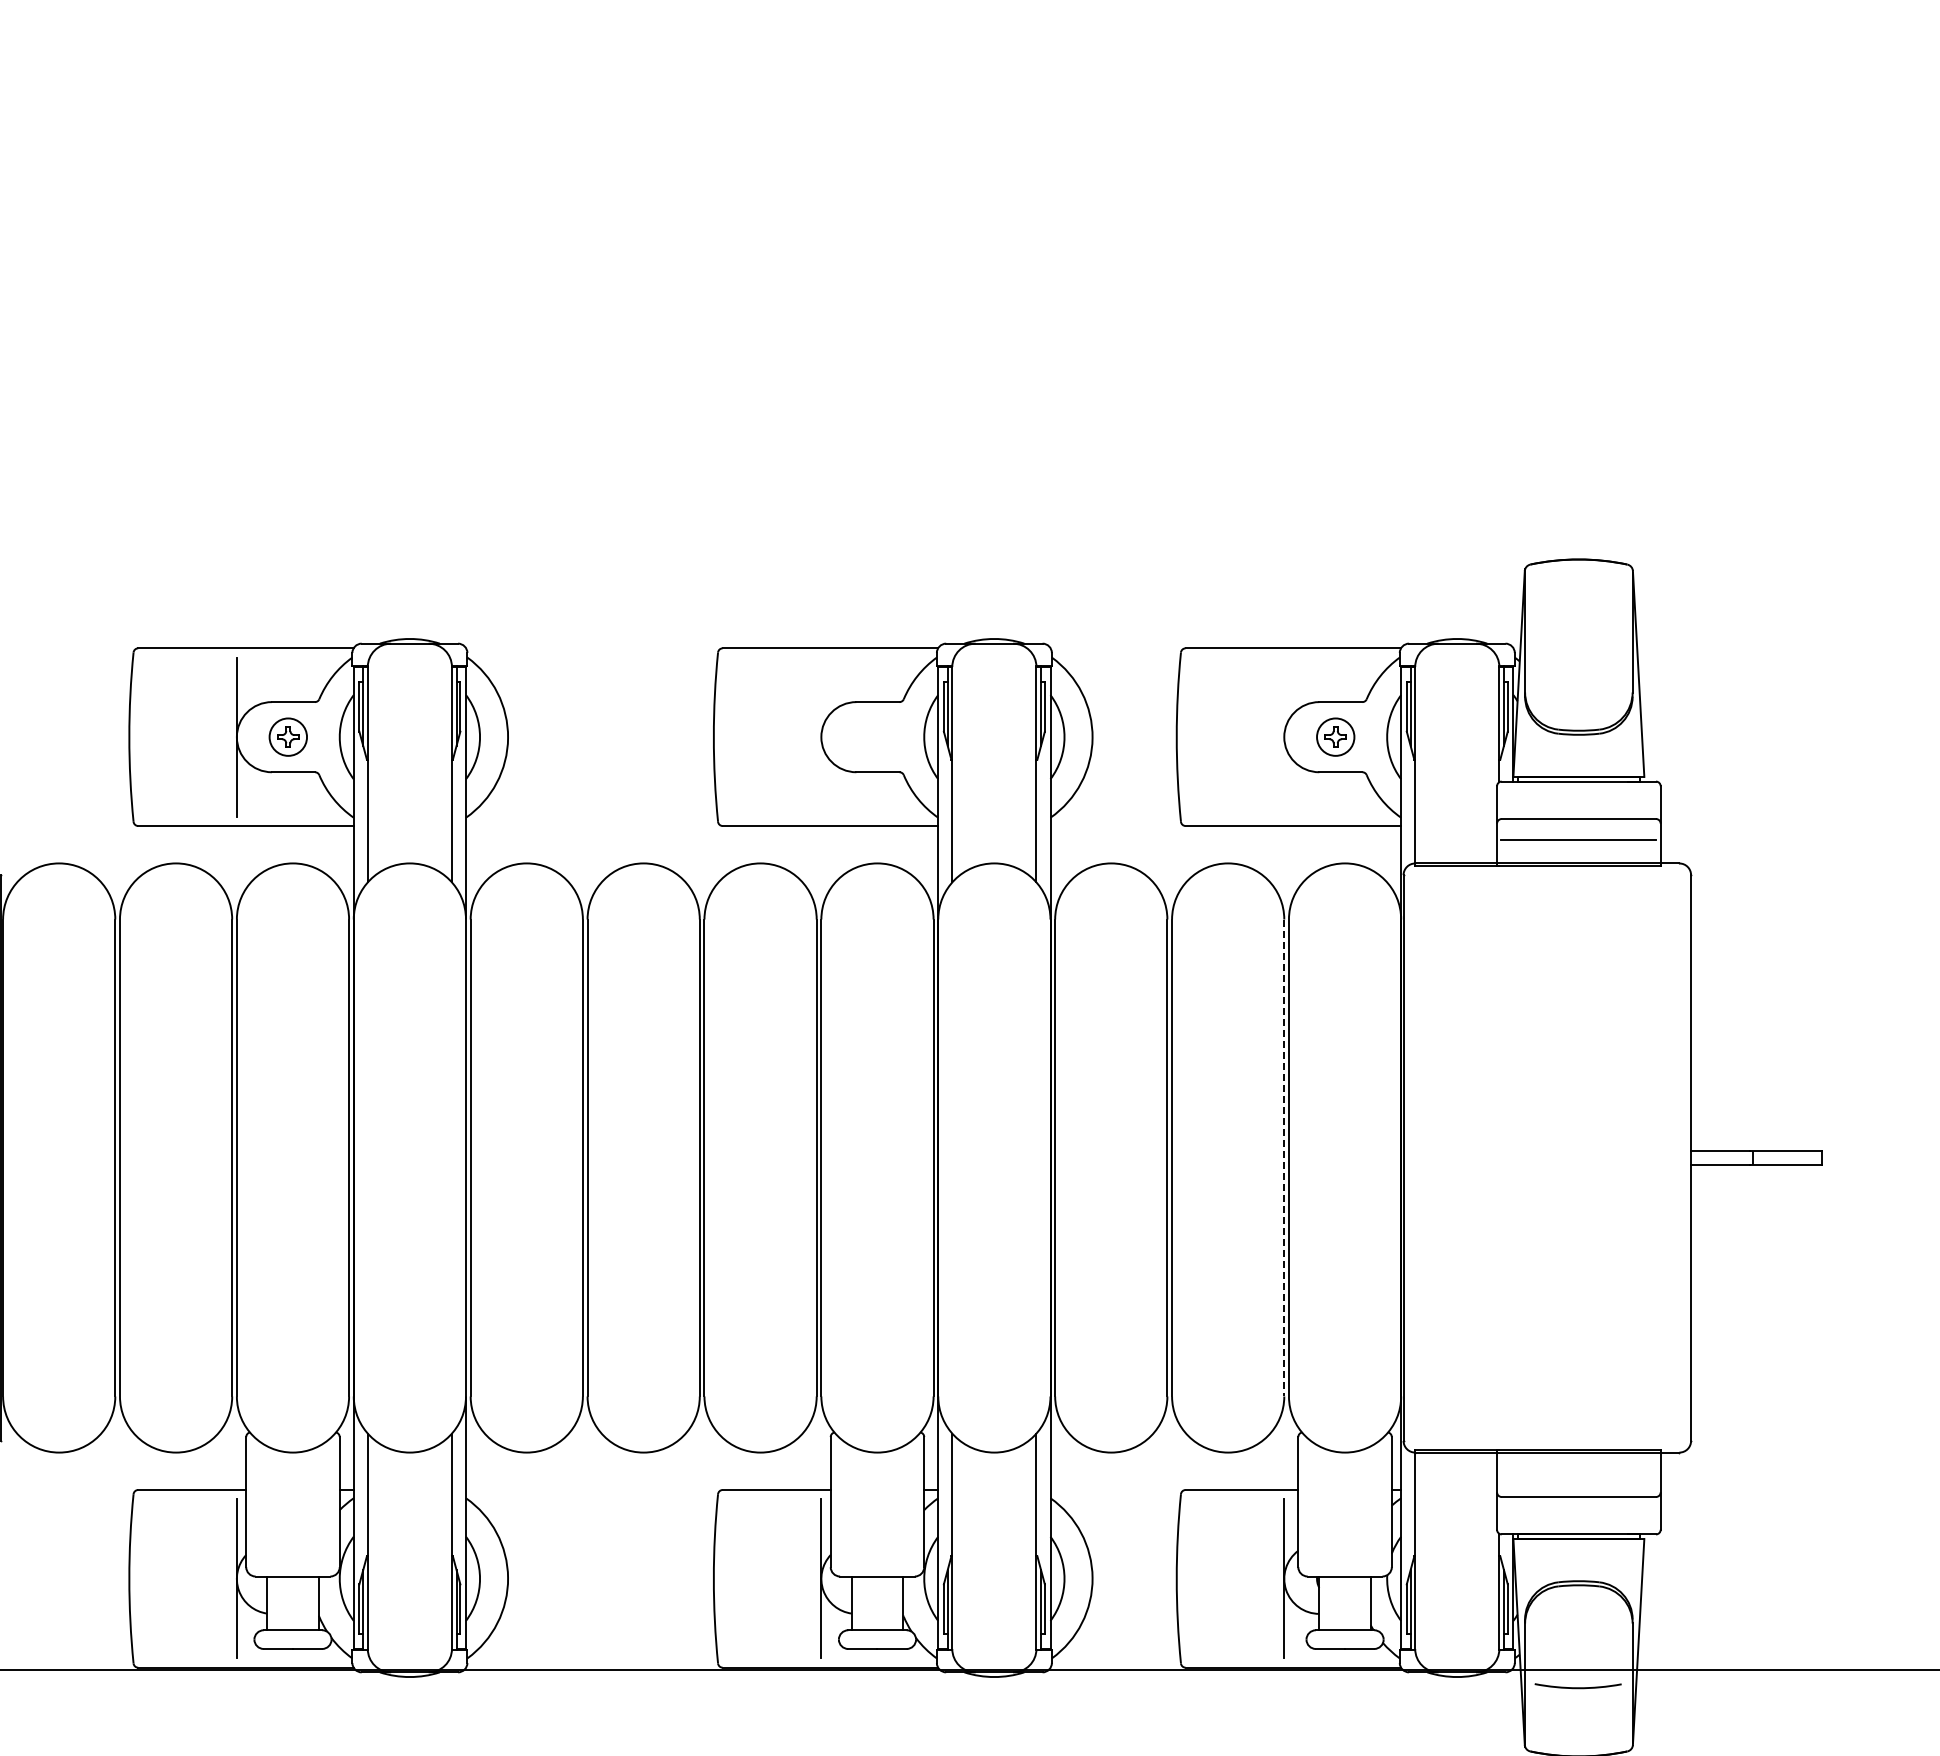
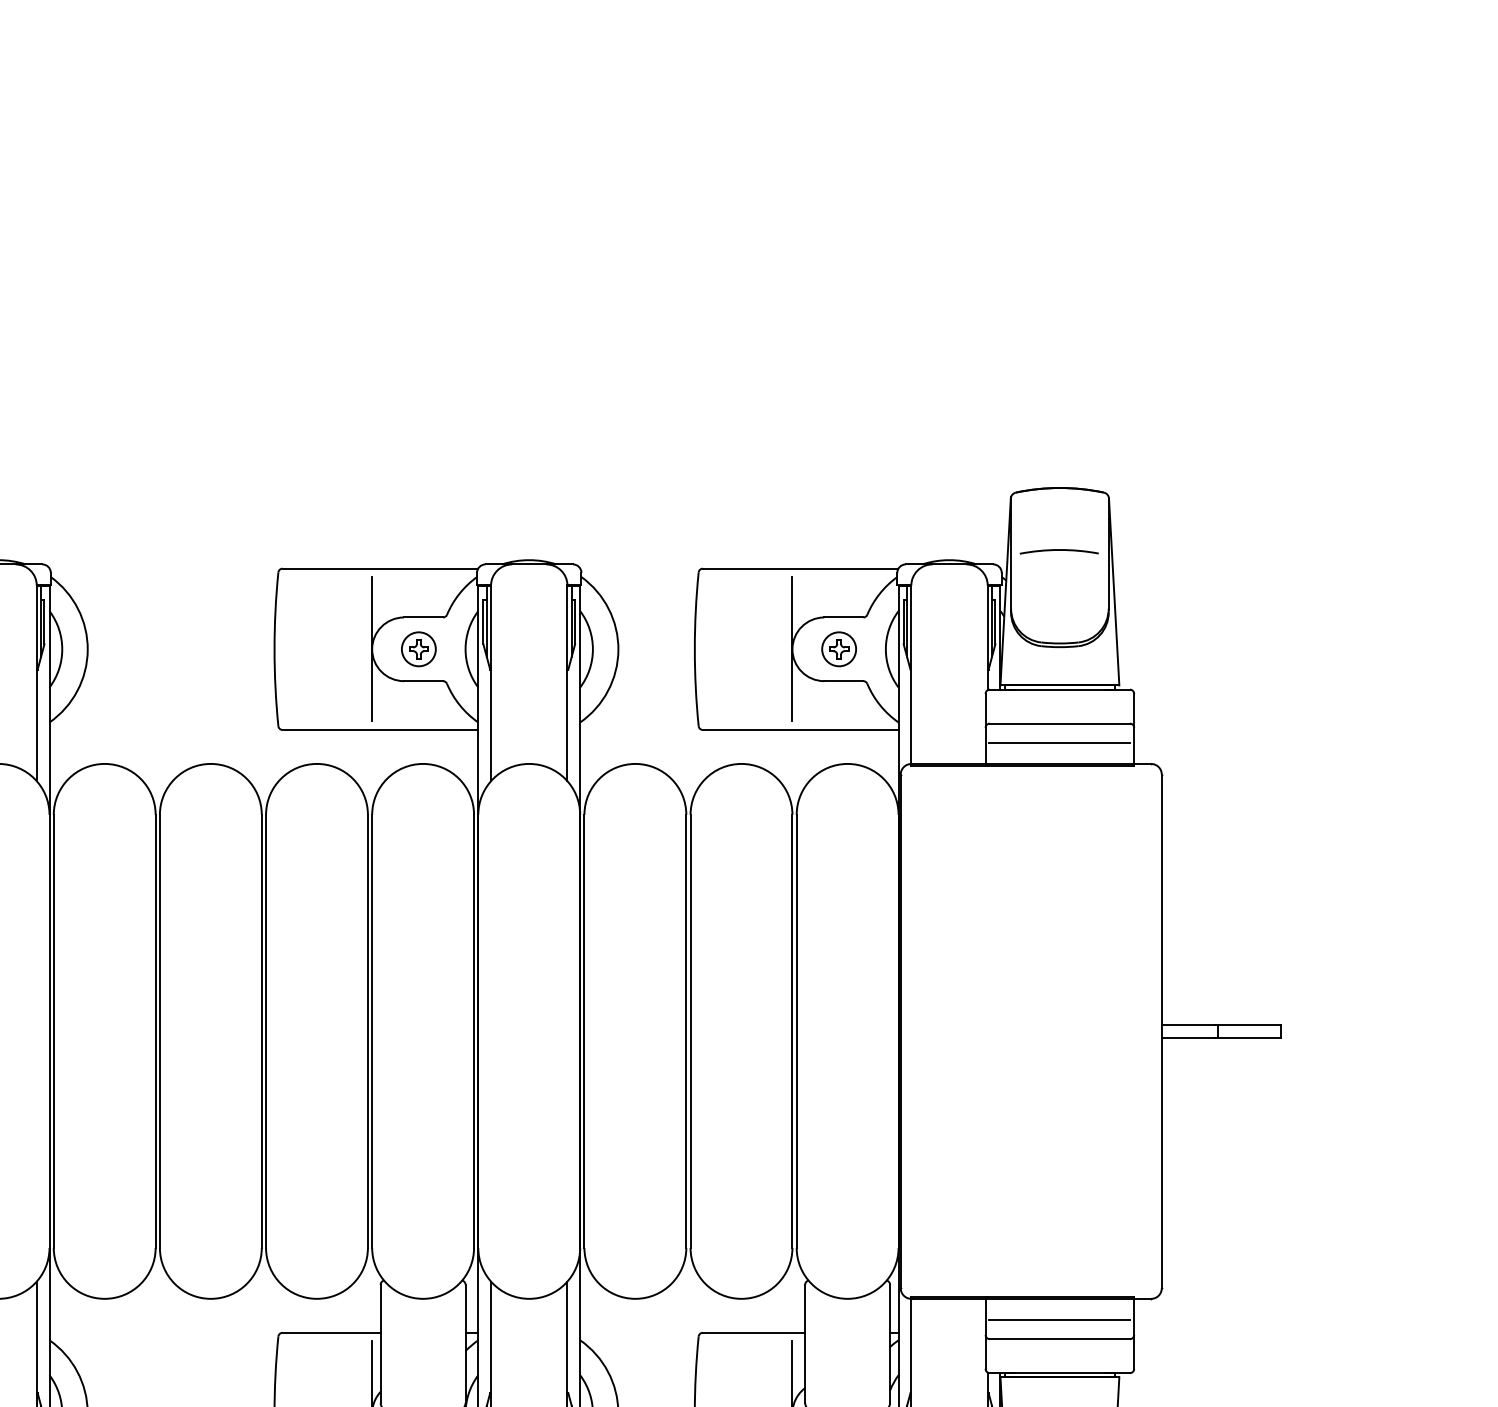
arc: (1577, 628) -> (1058, 550), added
line: (821, 736) -> (372, 648), added
part: (872, 736) -> (418, 648), added
line: (1284, 736) -> (792, 648), added
line: (1284, 1158) -> (792, 1031), dashed -> solid
line: (1578, 1475) -> (1059, 1319), added

